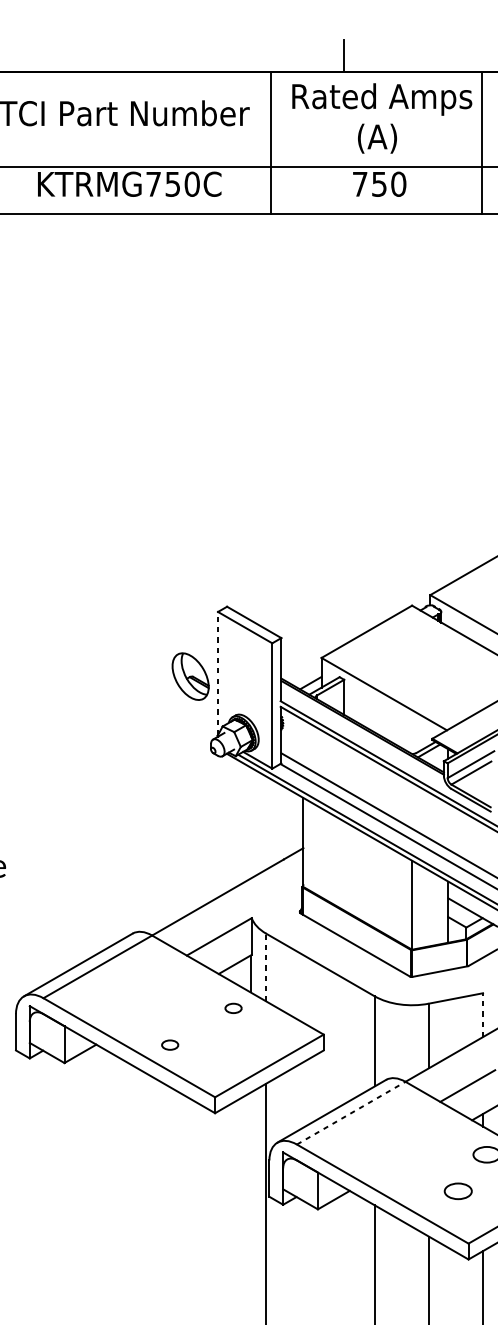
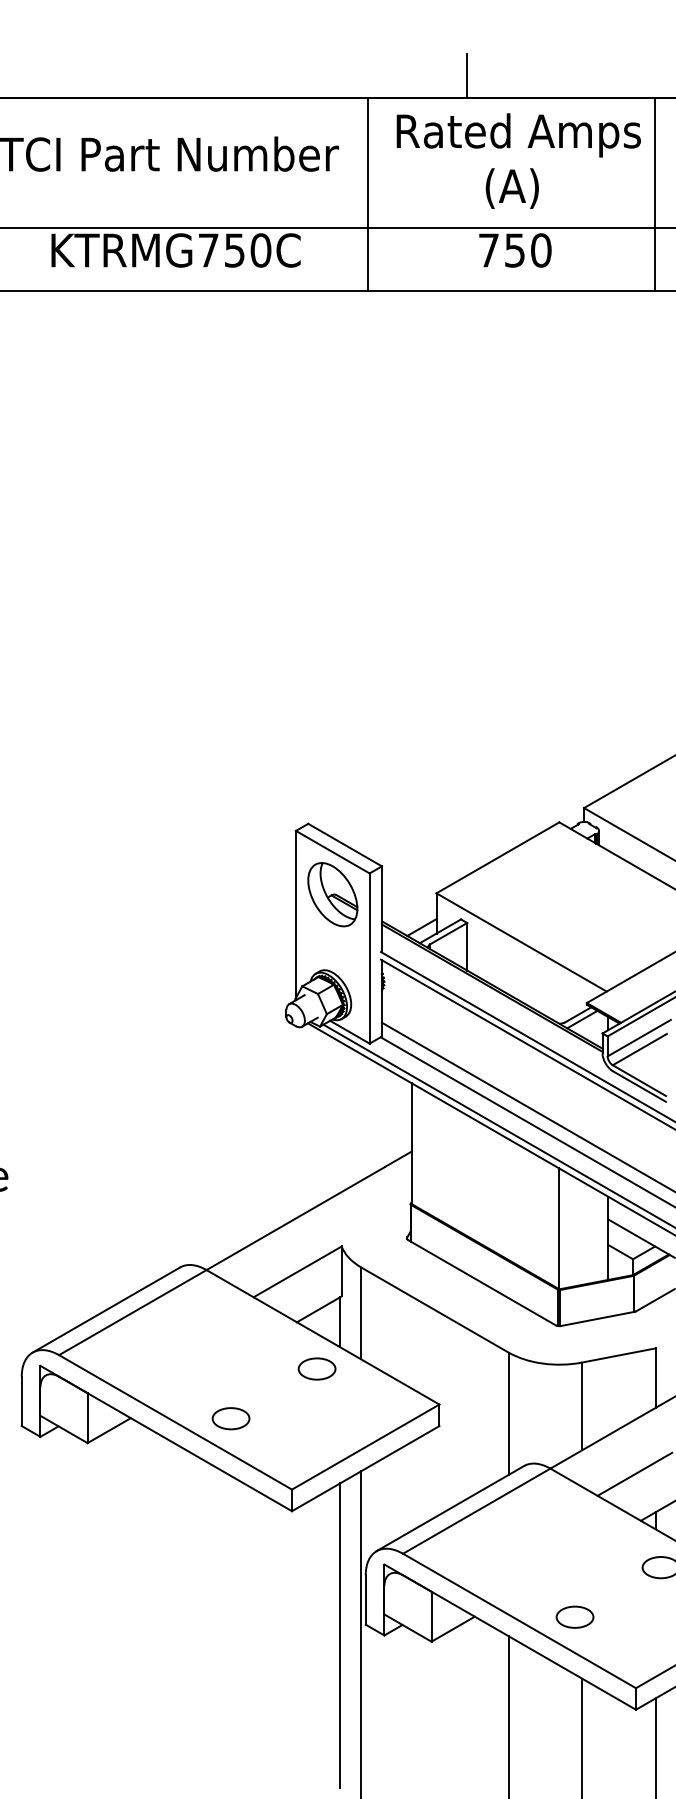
line: (217, 673) -> (295, 914), dashed -> solid
part: (190, 676) -> (332, 894), moved
line: (266, 967) -> (361, 1313), dashed -> solid
part: (233, 1008) -> (316, 1368), size x1.67
line: (482, 1015) -> (655, 1378), dashed -> solid
part: (169, 1044) -> (230, 1418), size x1.67
line: (351, 1112) -> (477, 1510), dashed -> solid
part: (457, 1190) -> (574, 1616), moved
line: (250, 1204) -> (340, 1635), added

